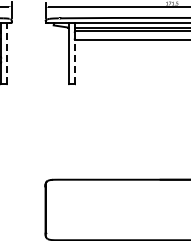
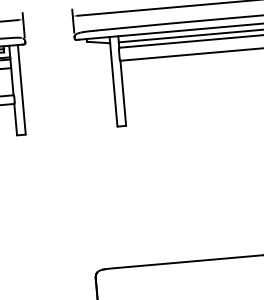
line: (6, 53) -> (21, 89), dashed -> solid
line: (75, 62) -> (123, 93), dashed -> solid

